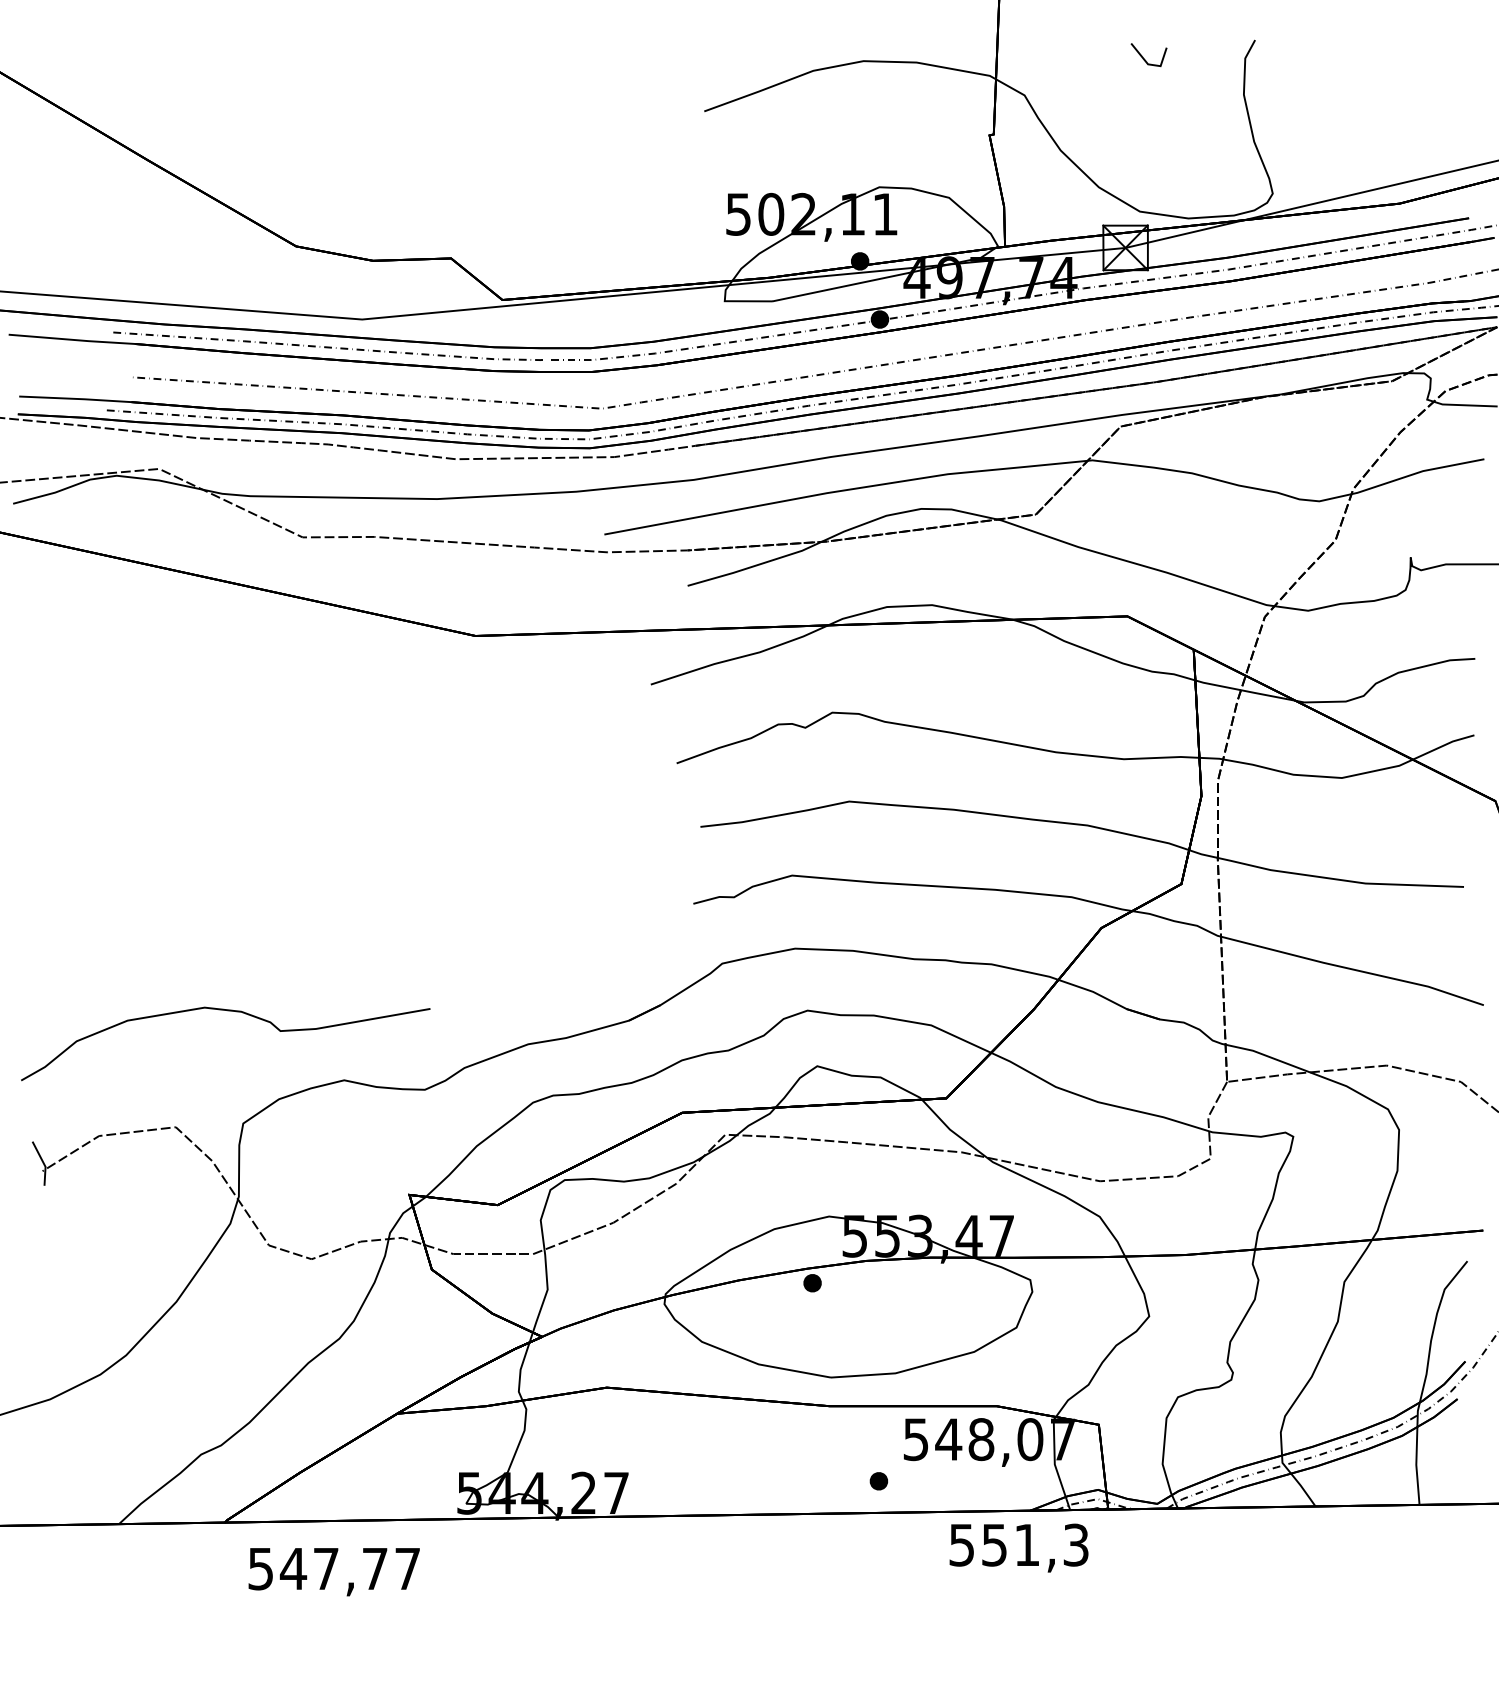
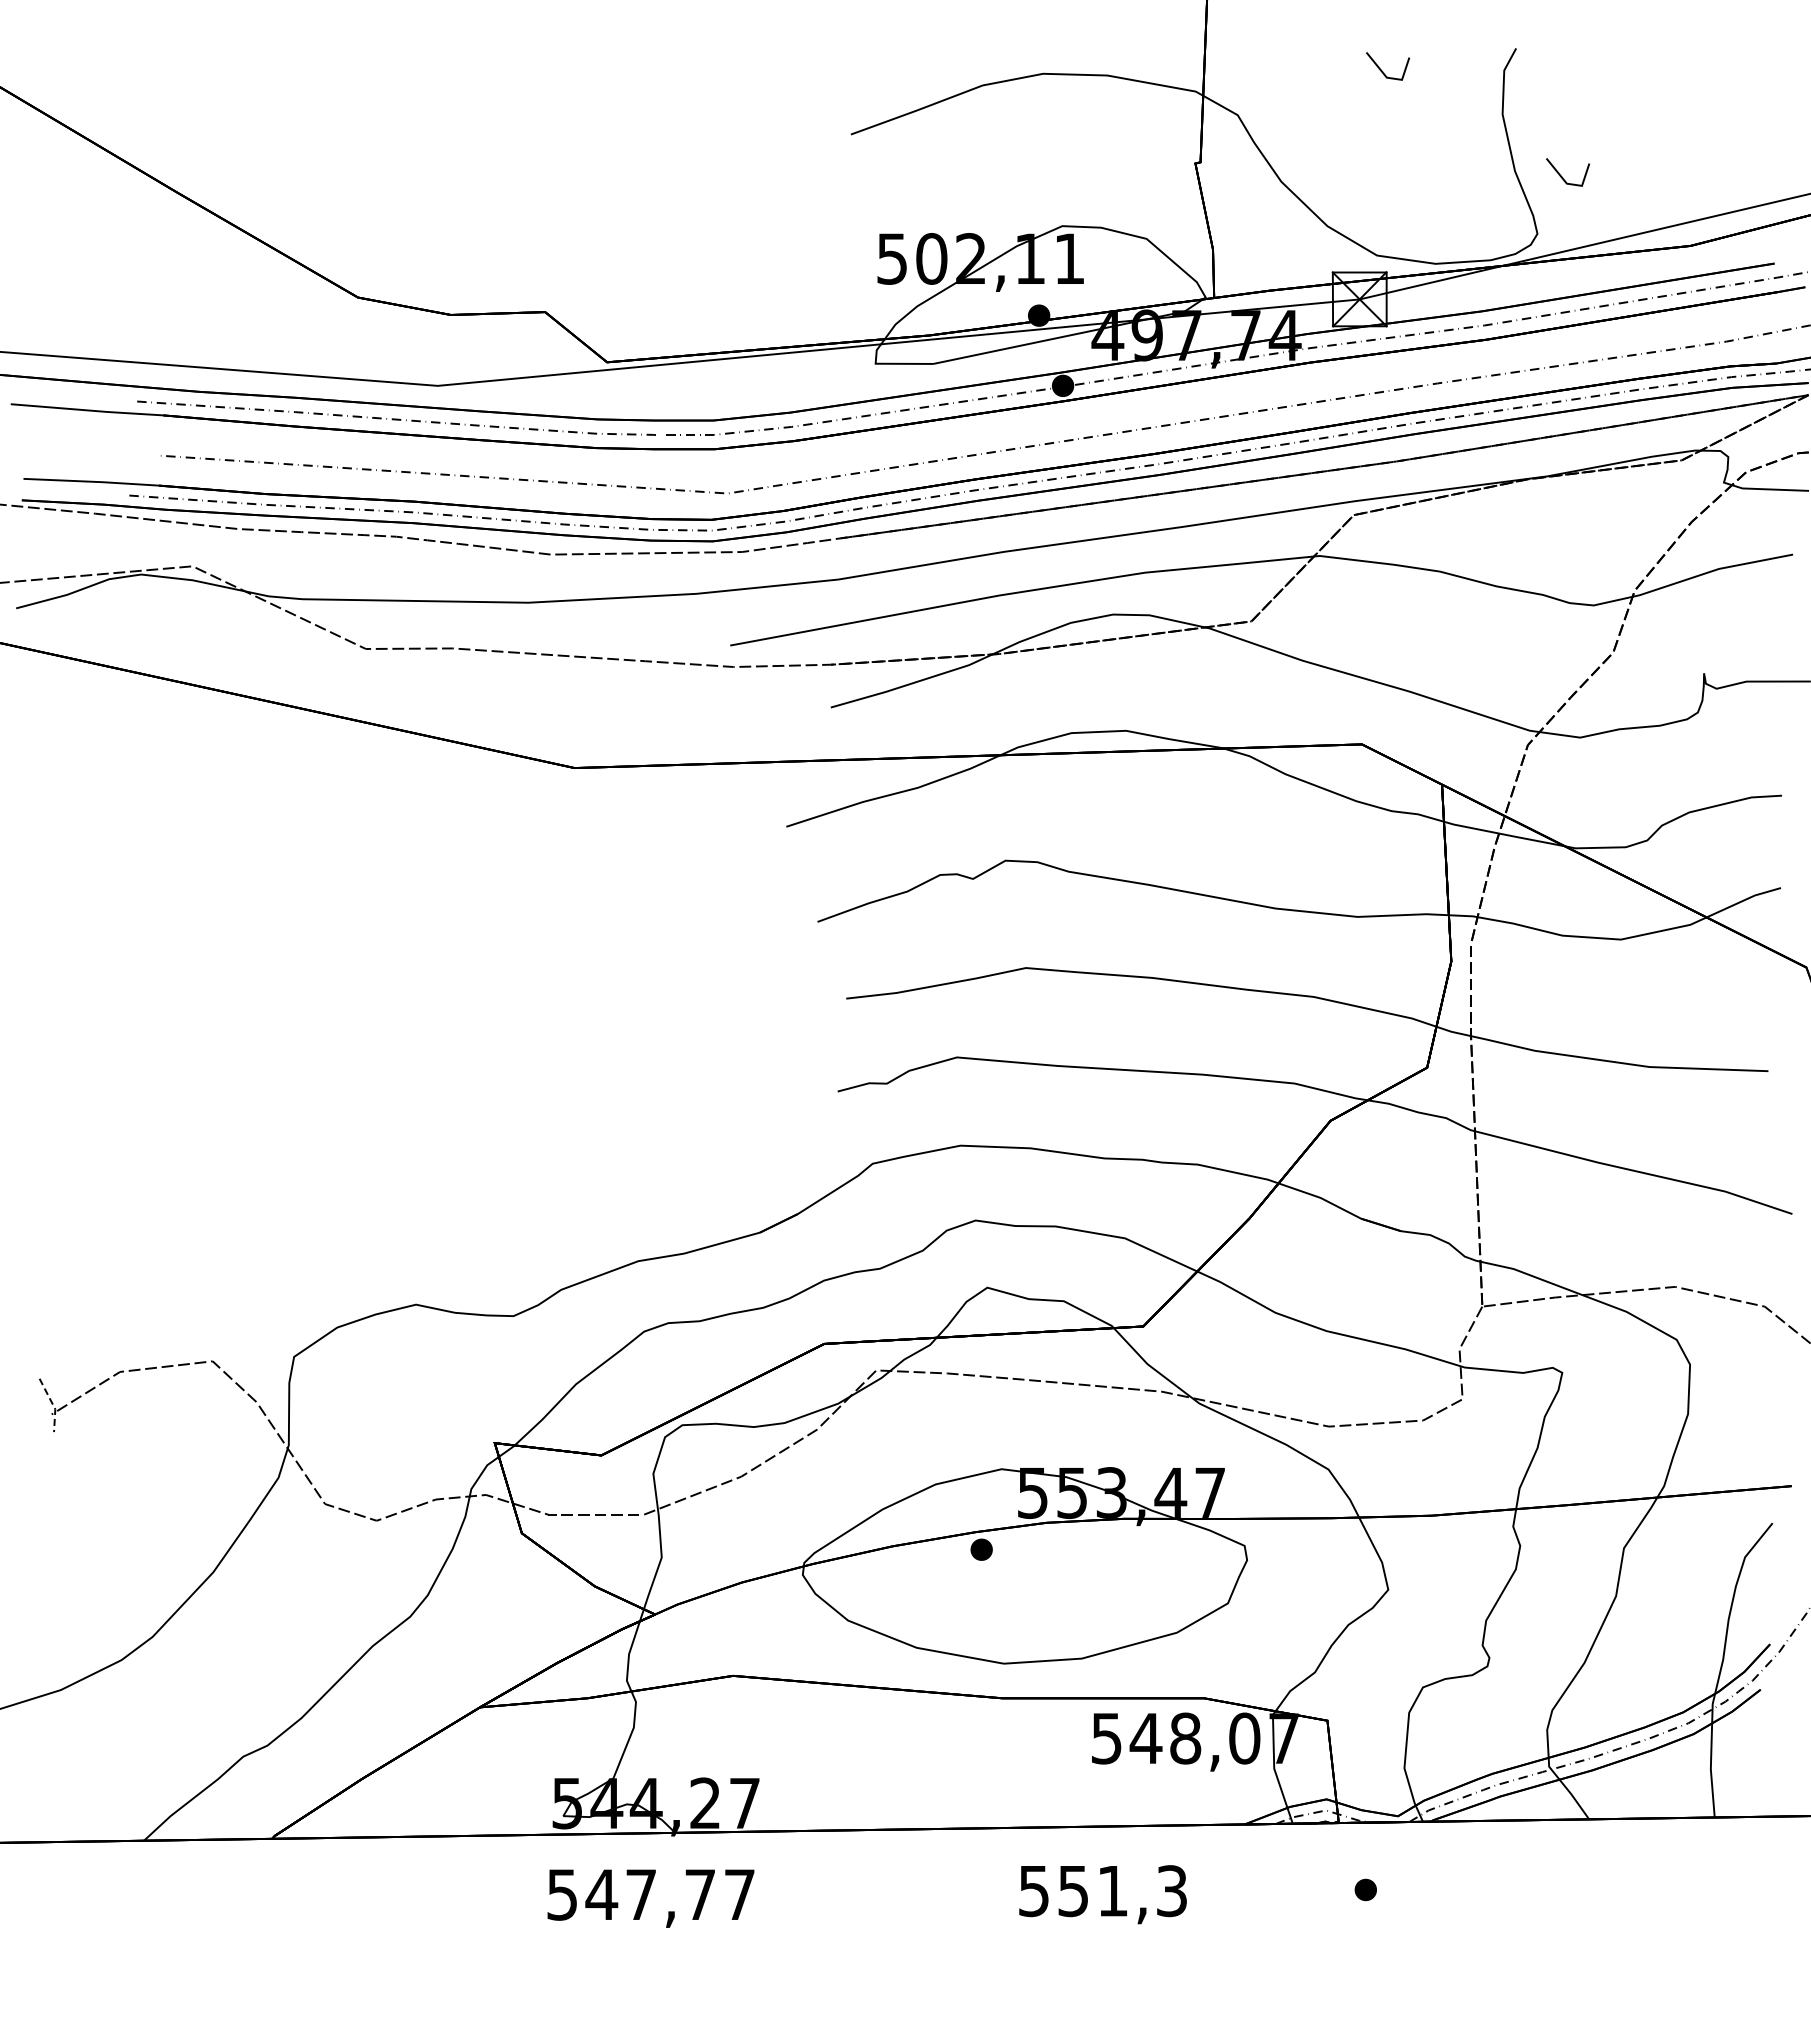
line: (1294, 146) -> (1563, 177), added
curve: (228, 1011) -> (276, 1221), removed
line: (44, 1162) -> (53, 1404), solid -> dashed
part: (878, 1480) -> (1365, 1889), moved
text: (1018, 1547) -> (1102, 1894), moved
text: (333, 1571) -> (650, 1898), moved

